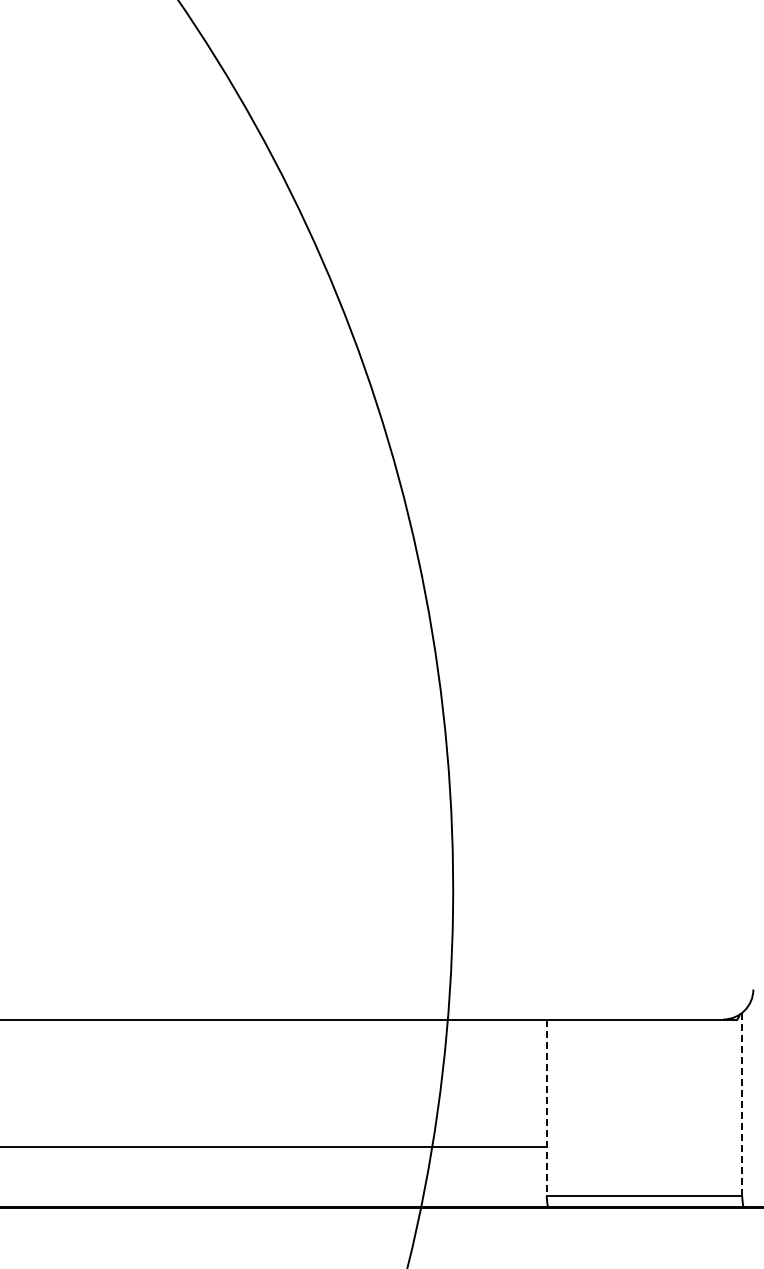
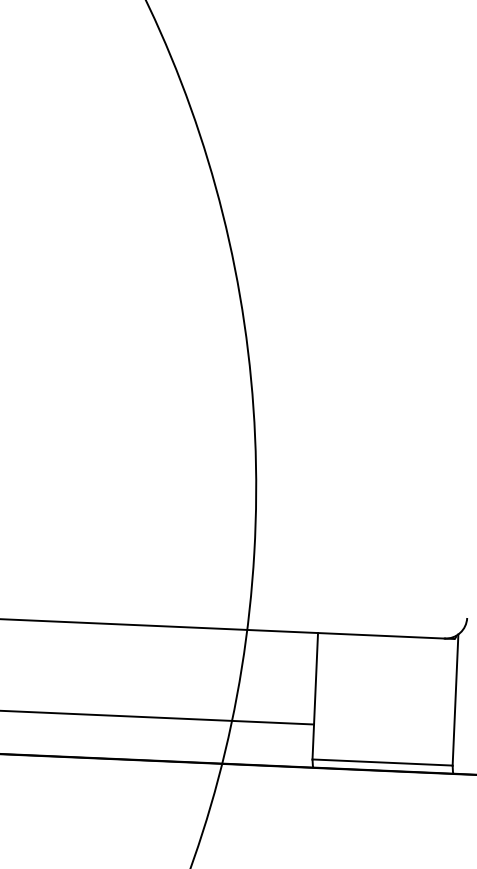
line: (742, 1103) -> (455, 699), dashed -> solid
line: (546, 1108) -> (315, 696), dashed -> solid

